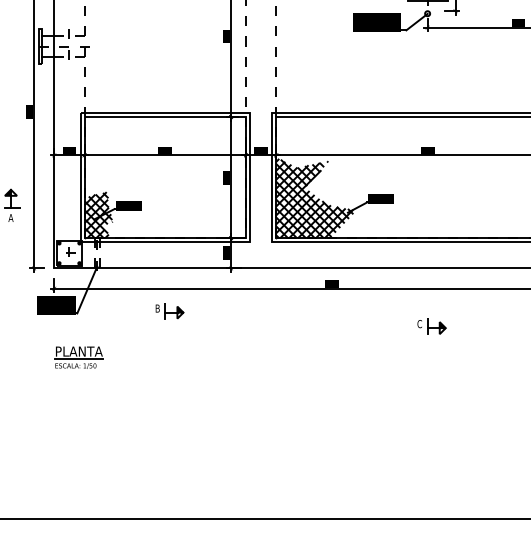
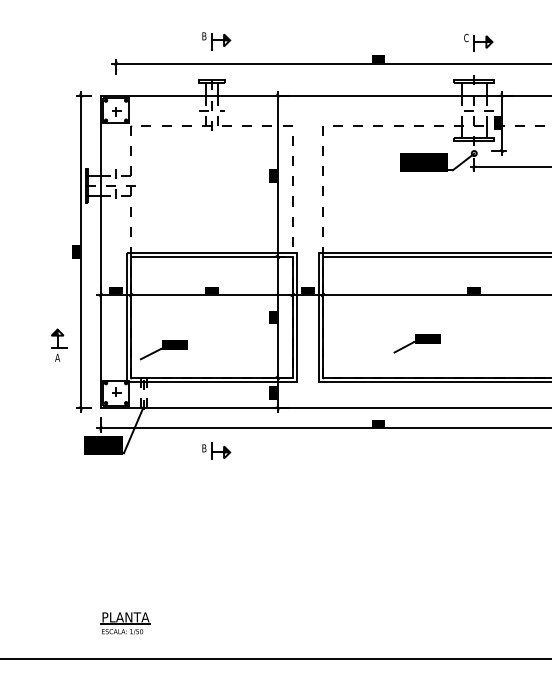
hatch: (314, 198) -> (361, 338), removed
hatch: (98, 214) -> (145, 354), removed
part: (431, 326) -> (478, 466), removed
part: (78, 357) -> (125, 623), moved

